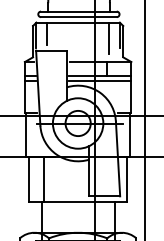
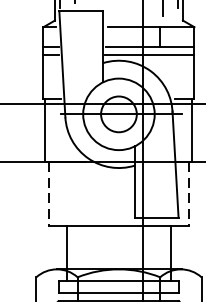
line: (44, 179) -> (71, 193), removed
line: (29, 180) -> (49, 195), solid -> dashed
line: (127, 180) -> (188, 195), solid -> dashed

